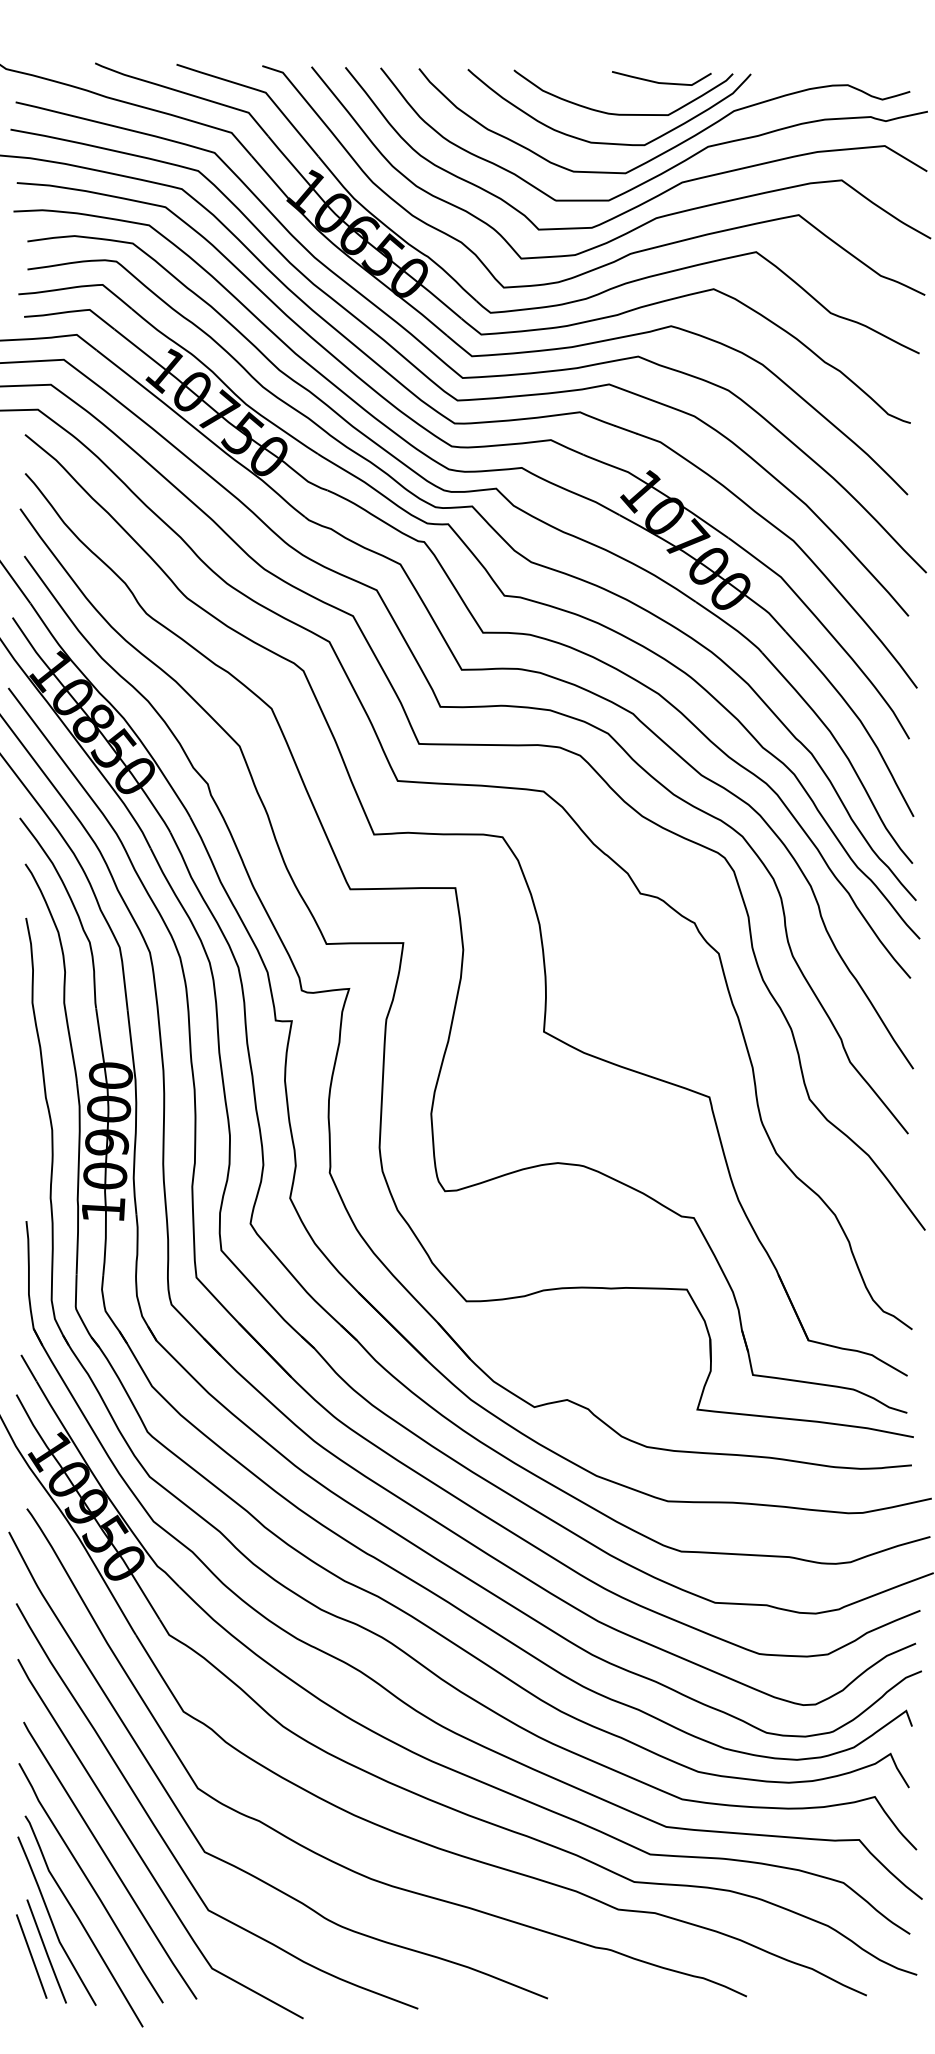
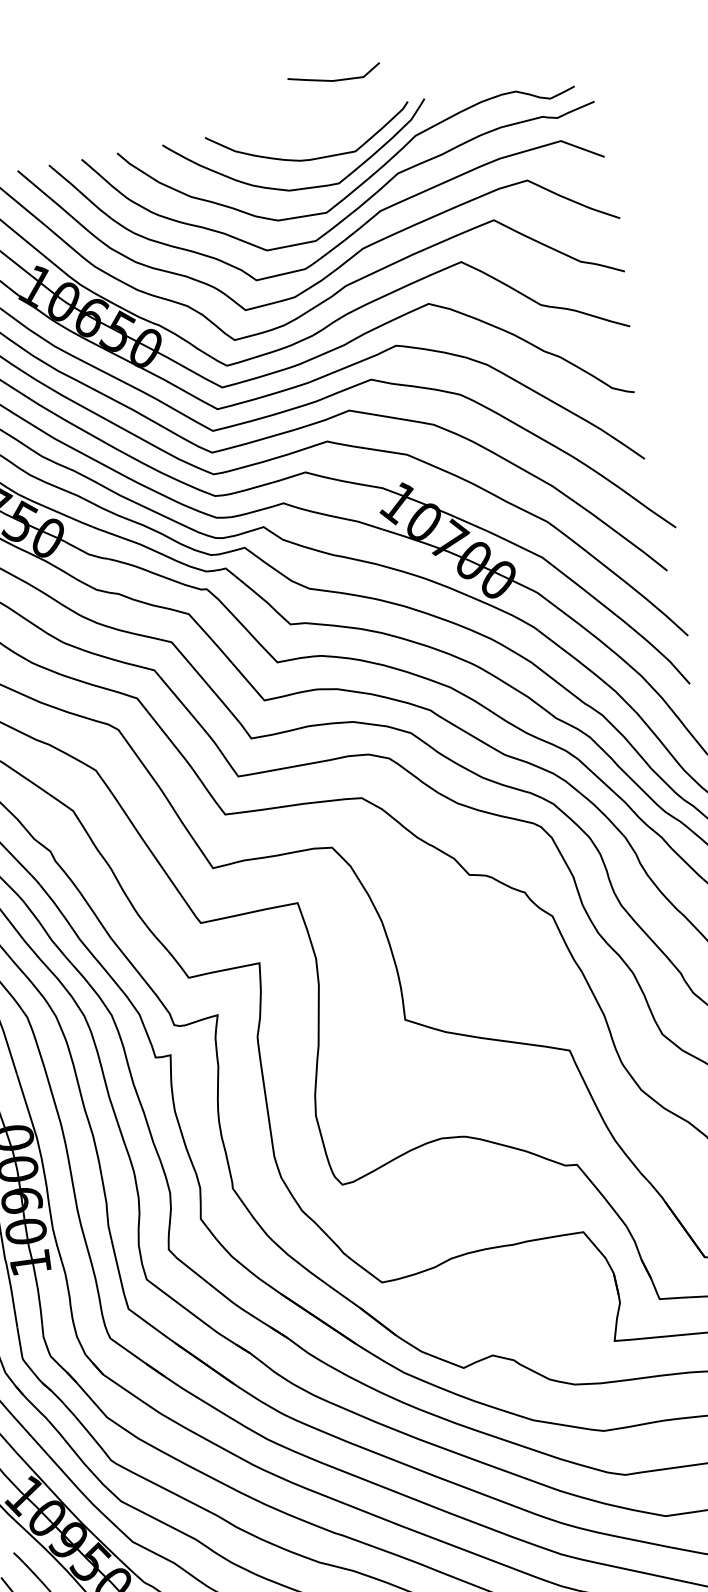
curve: (661, 82) -> (335, 80), moved

